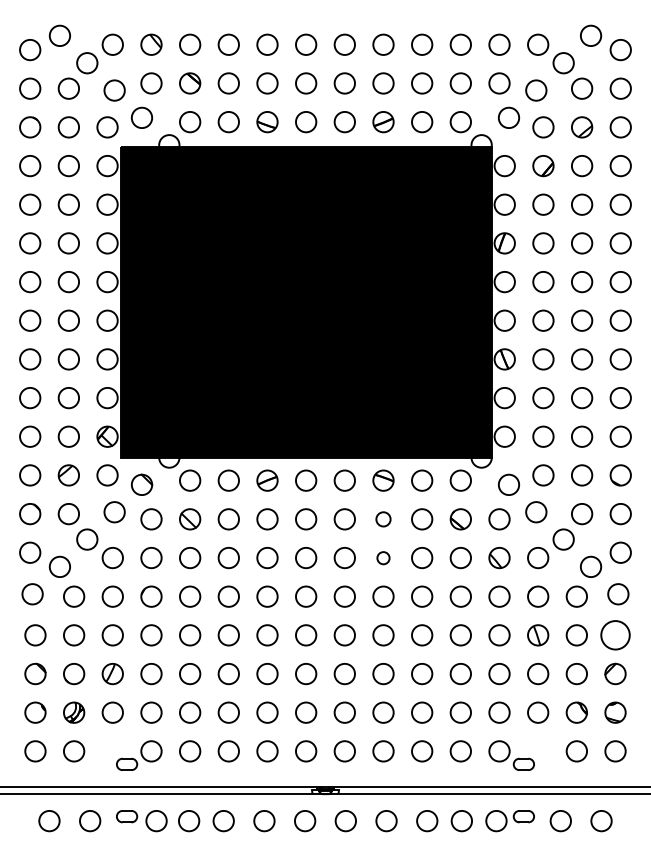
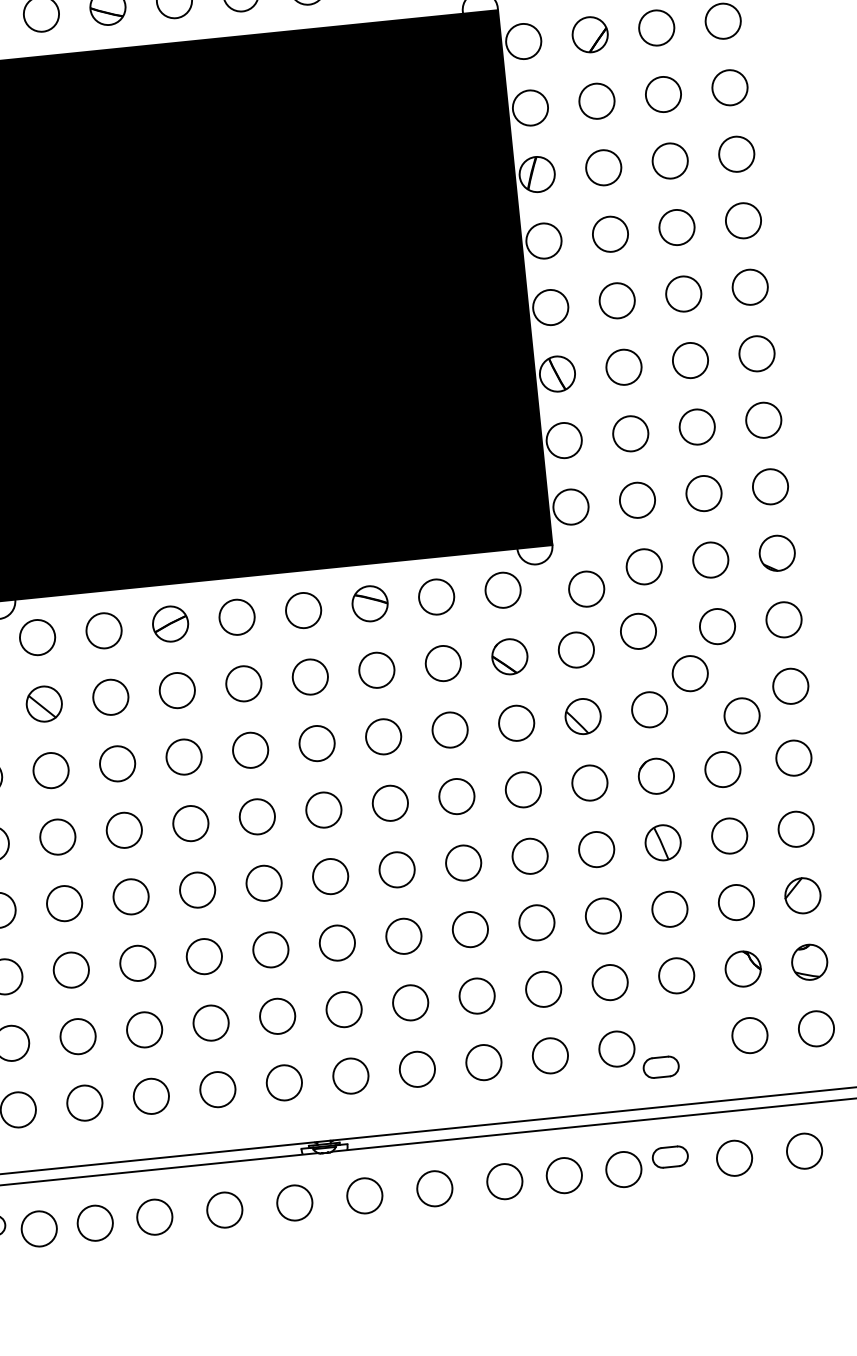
circle: (383, 519) -> (376, 670), size x1.43
circle: (383, 558) -> (383, 737), size x1.67
circle: (615, 635) -> (796, 829), size x0.71

